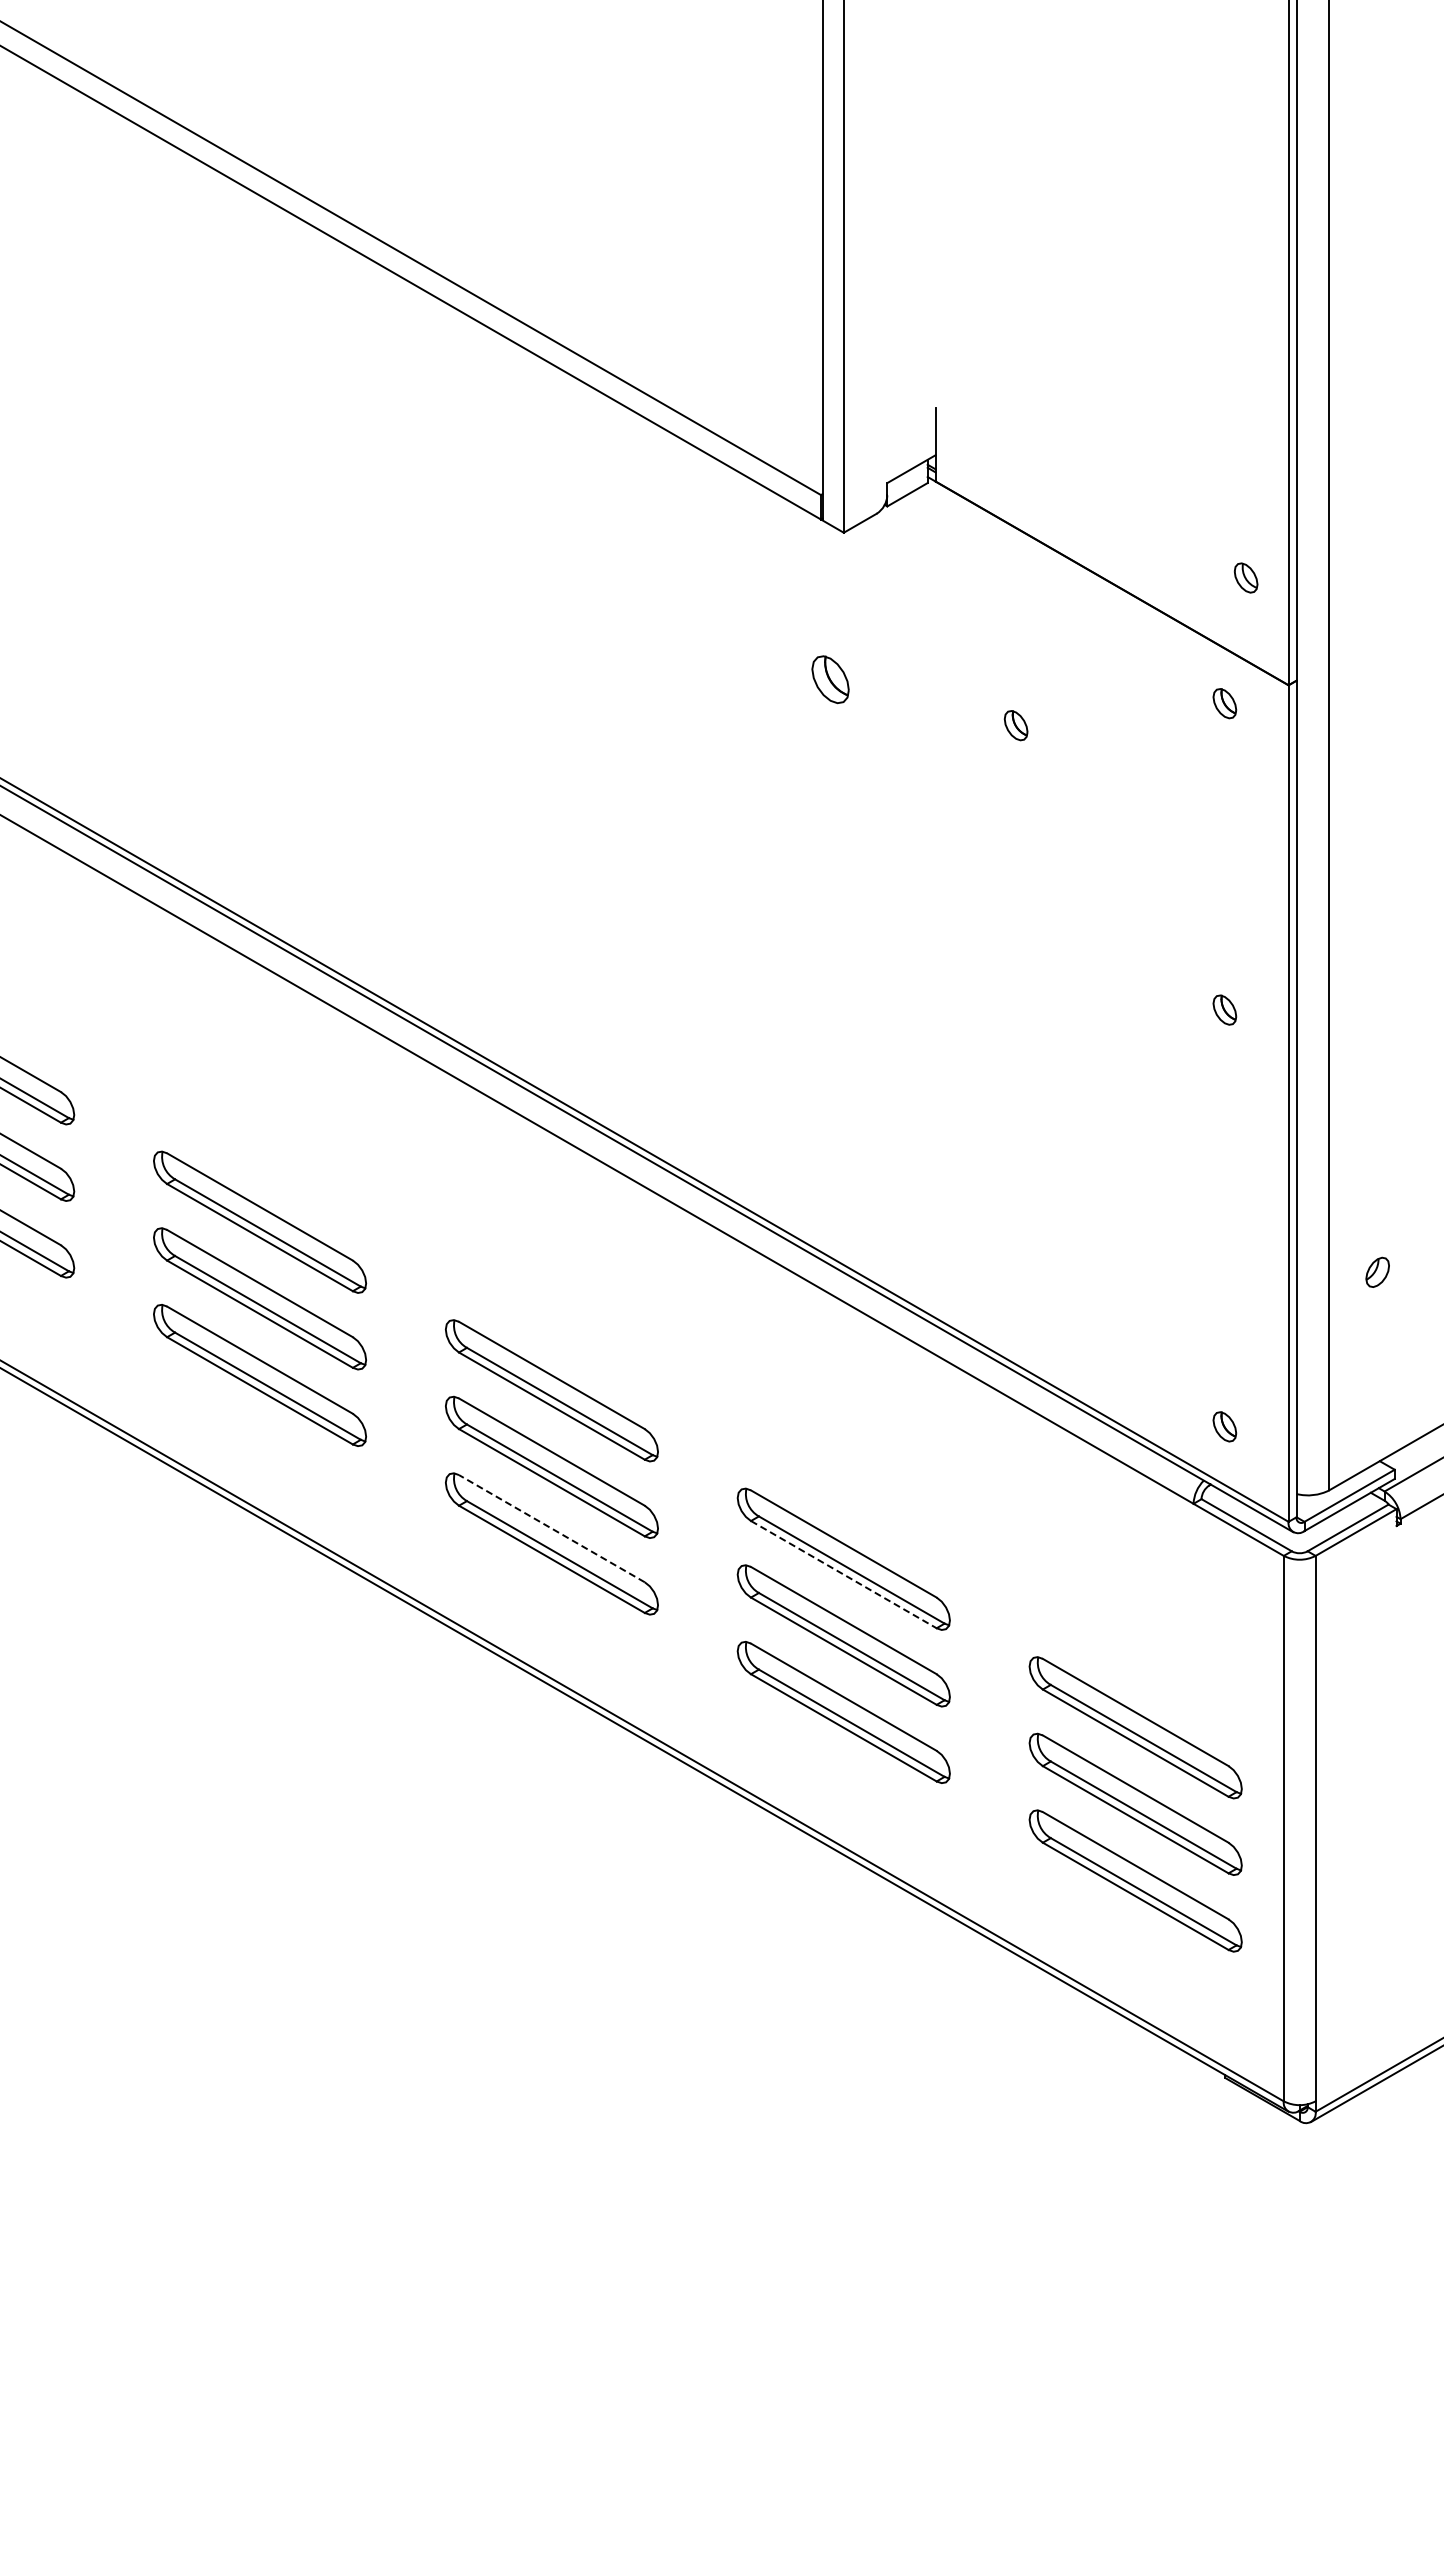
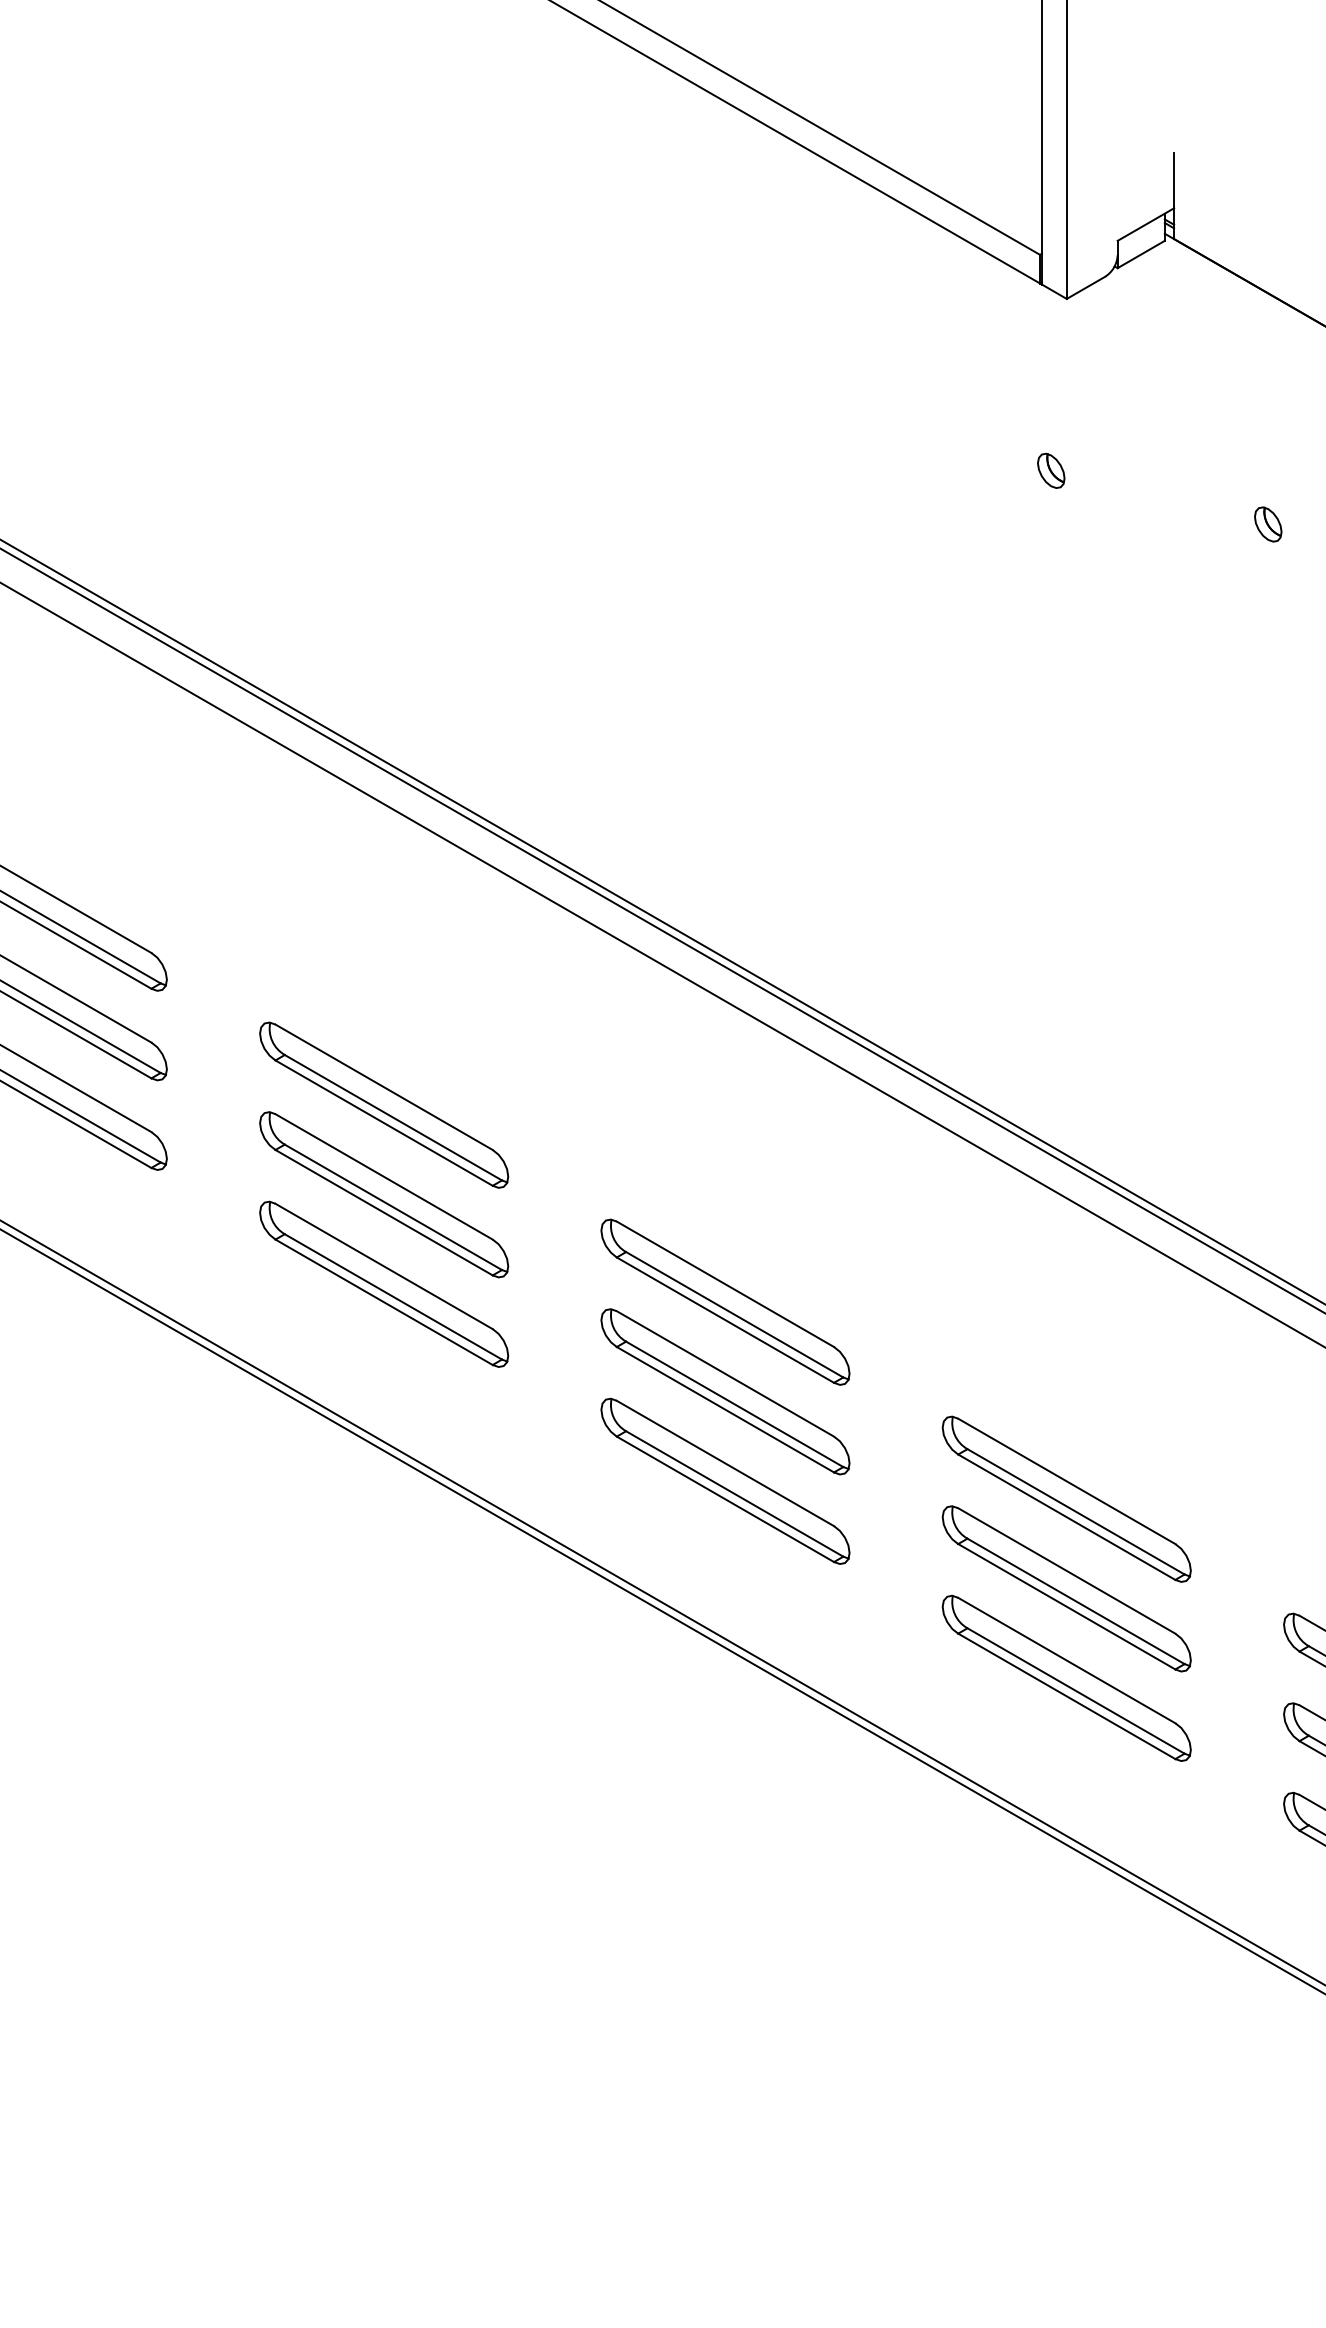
part: (830, 679) -> (1051, 470), size x0.62
line: (551, 1528) -> (724, 1463), dashed -> solid
line: (844, 1574) -> (1067, 1517), dashed -> solid

